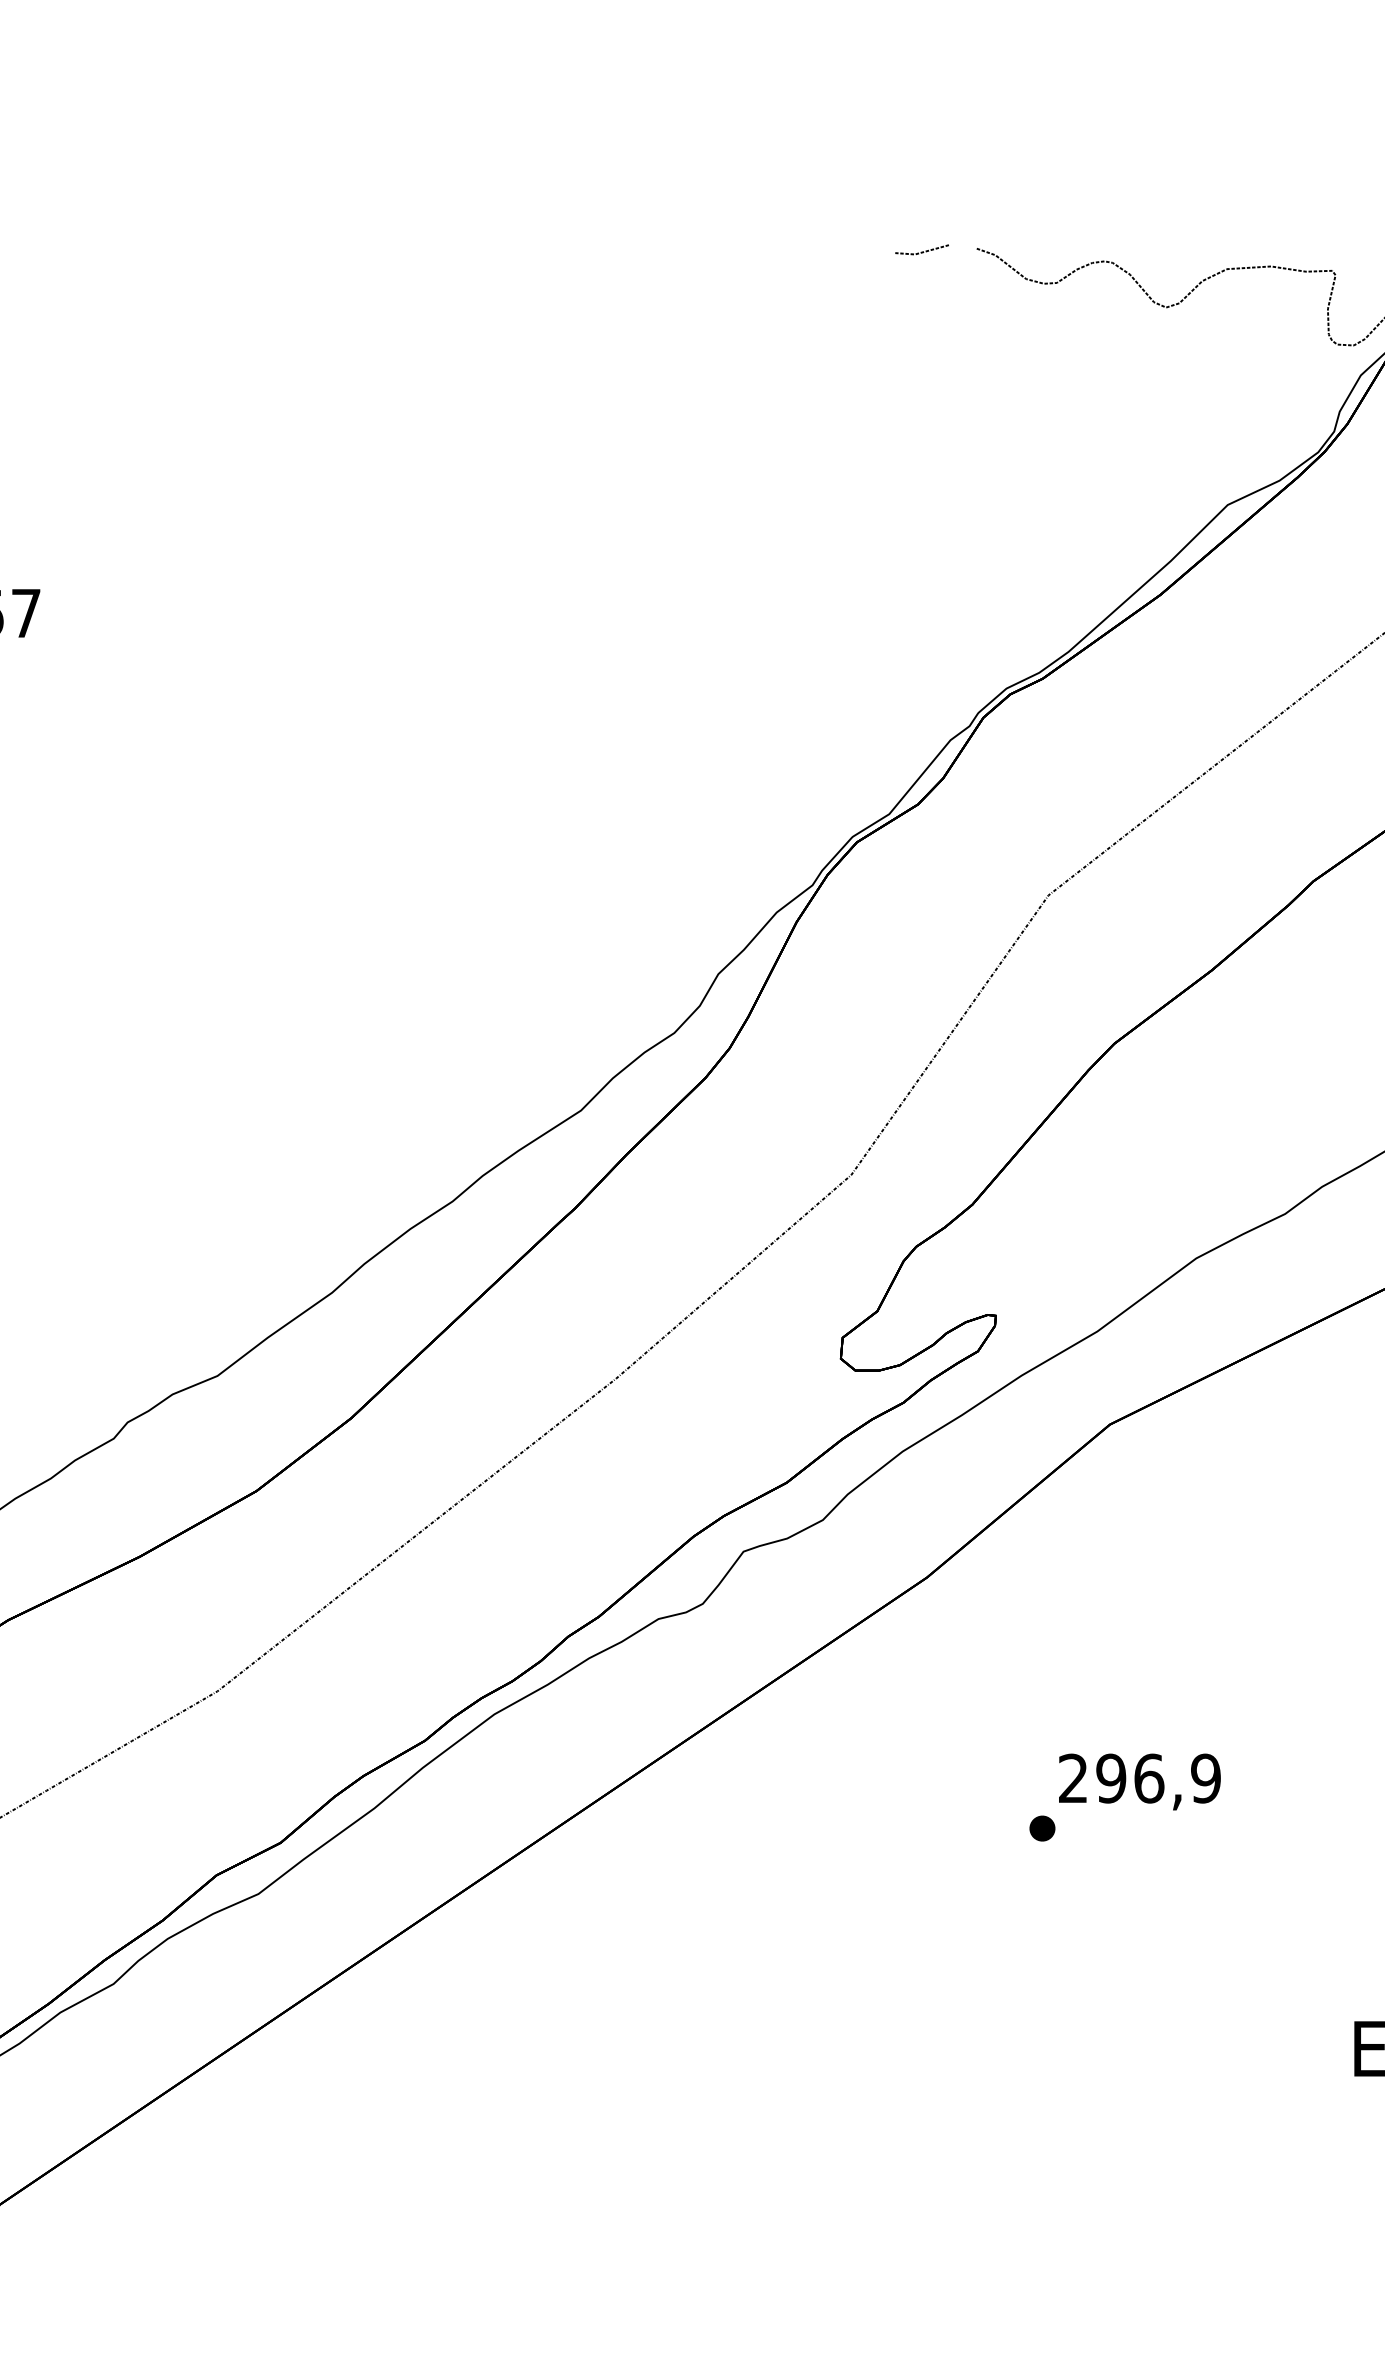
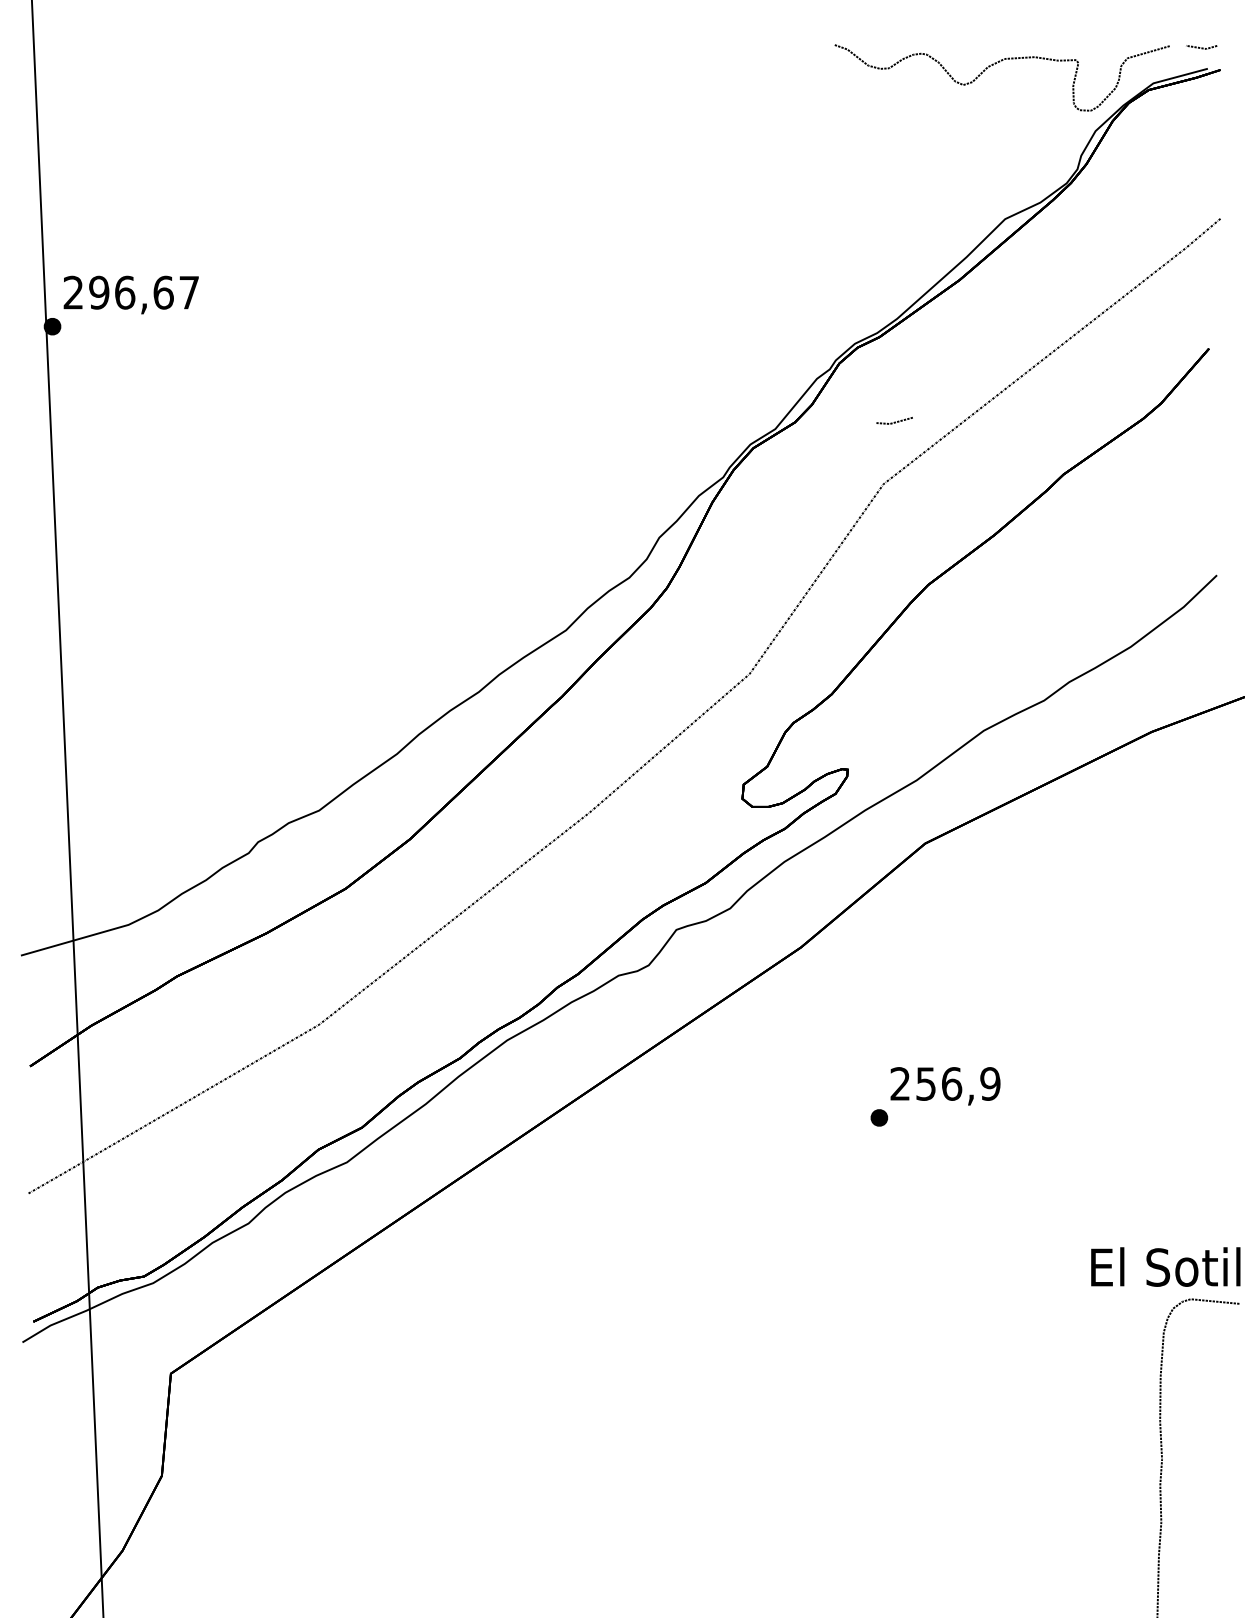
line: (921, 250) -> (894, 421), moved
text: (1111, 1777) -> (926, 1083), 296,9 -> 256,9

